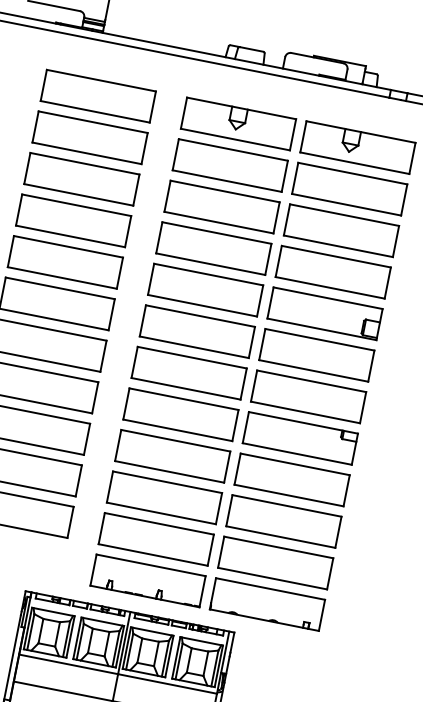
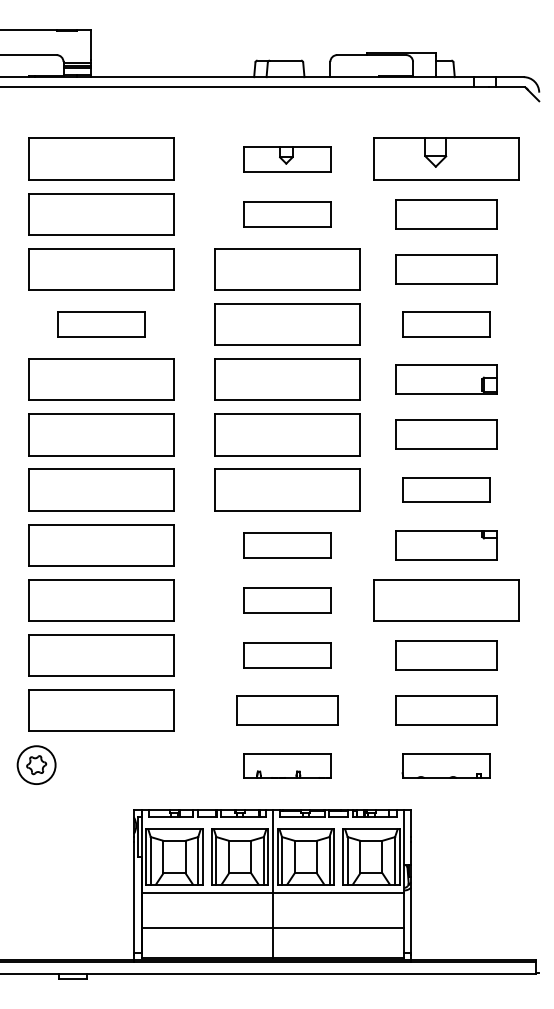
part: (238, 123) -> (287, 158), size x0.6
part: (230, 165) -> (287, 214), size x0.6
part: (349, 189) -> (446, 214), size x0.7
part: (73, 220) -> (101, 324), size x0.6
part: (341, 230) -> (446, 269), size x0.7
part: (333, 272) -> (446, 324), size x0.6
part: (325, 313) -> (446, 379), size x0.7
part: (317, 355) -> (446, 434), size x0.7
part: (308, 396) -> (446, 489), size x0.6
part: (180, 414) -> (287, 545), size x0.6
part: (300, 438) -> (446, 545), size x0.7
part: (172, 456) -> (287, 600), size x0.6
part: (164, 497) -> (287, 655), size x0.6
part: (284, 521) -> (446, 655), size x0.7
part: (156, 539) -> (287, 710), size x0.7
part: (275, 562) -> (446, 710), size x0.7
part: (148, 580) -> (287, 765), size x0.6
part: (267, 604) -> (445, 765), size x0.6

